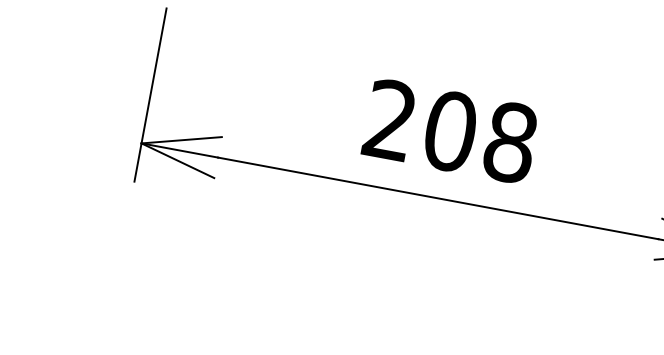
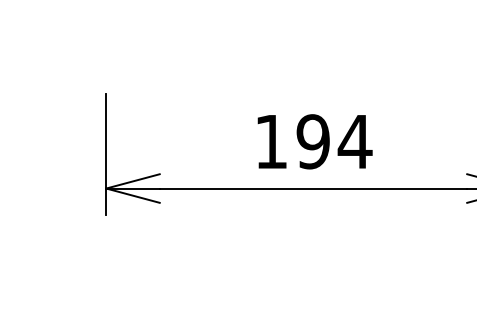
text: (450, 131) -> (313, 141), 208 -> 194

